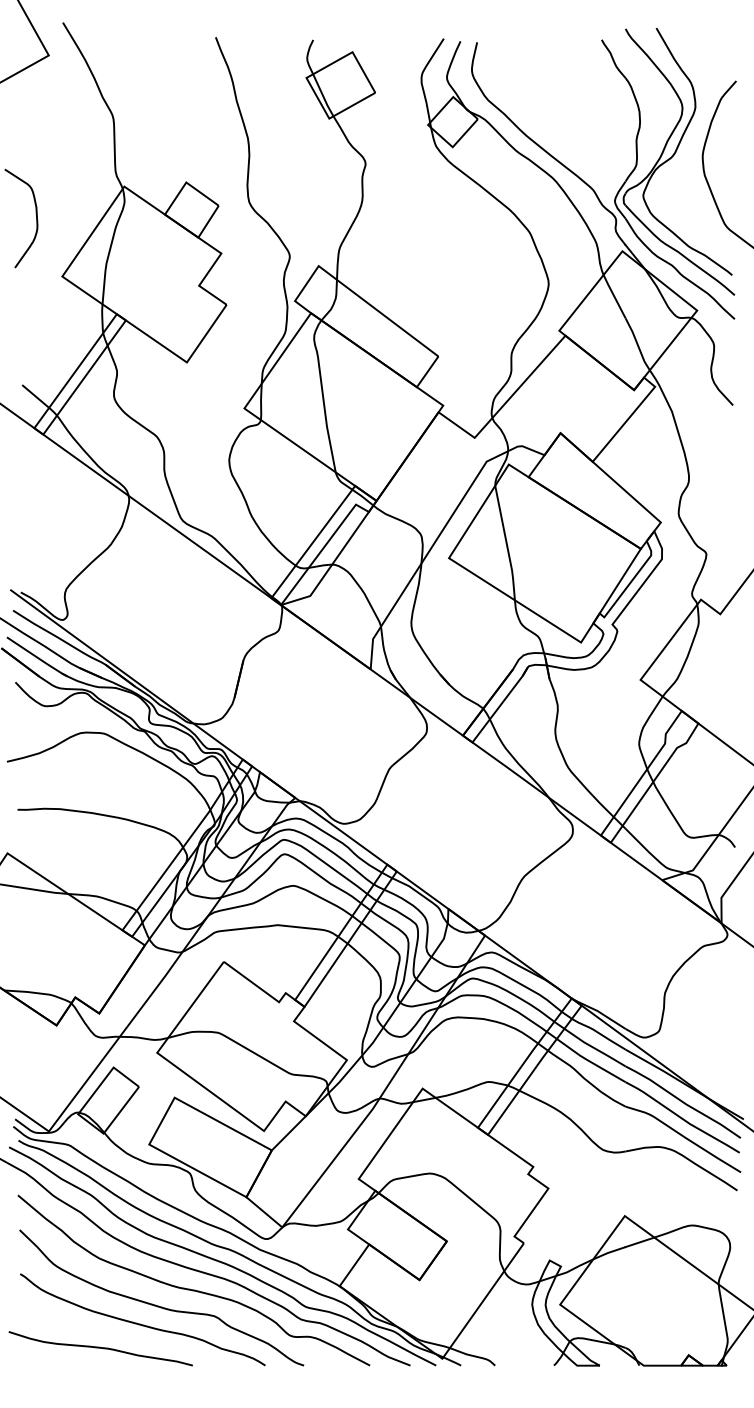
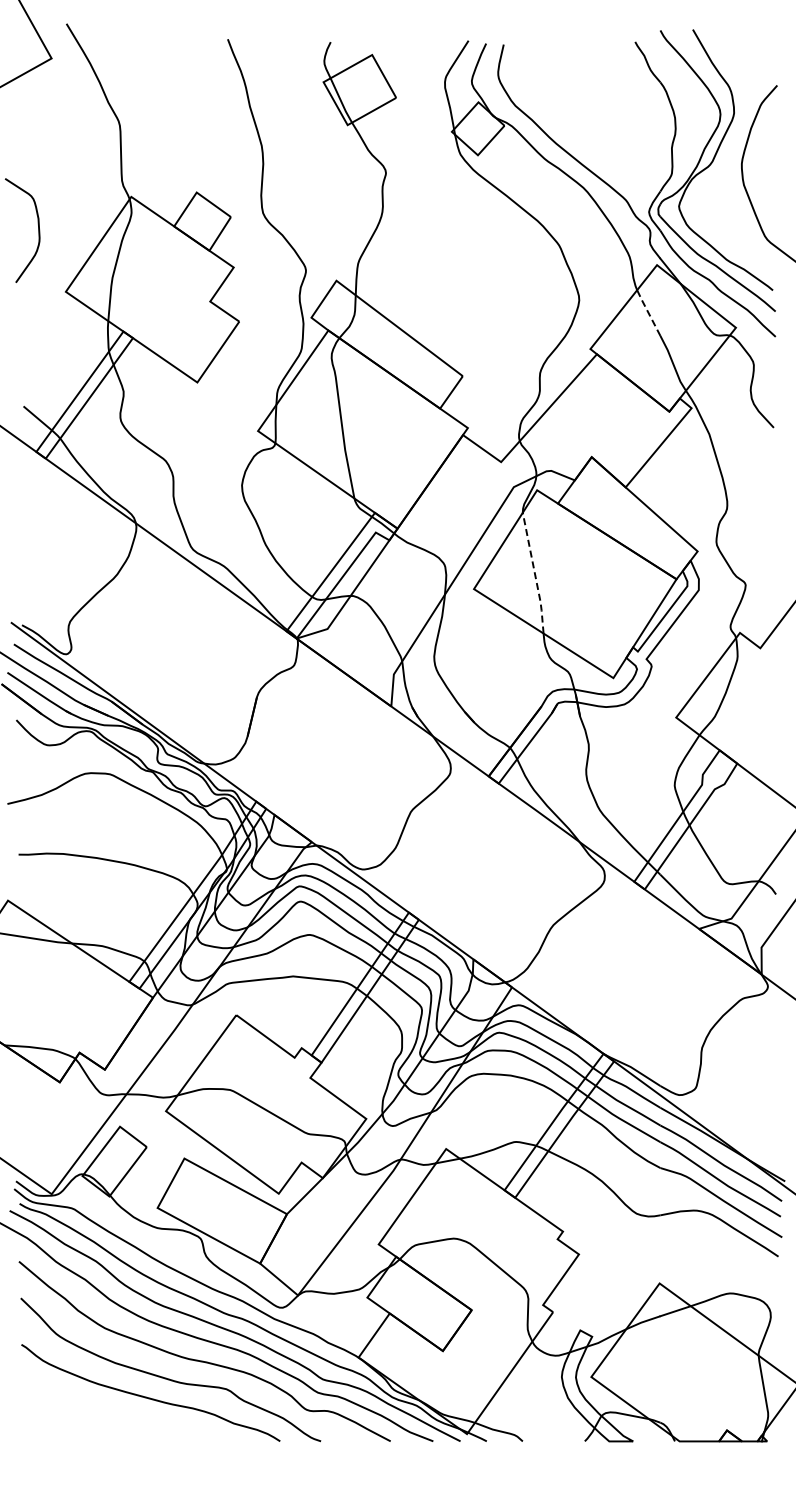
line: (614, 296) -> (648, 312), solid -> dashed
line: (507, 544) -> (535, 574), solid -> dashed
curve: (100, 1348) -> (106, 1423), removed

